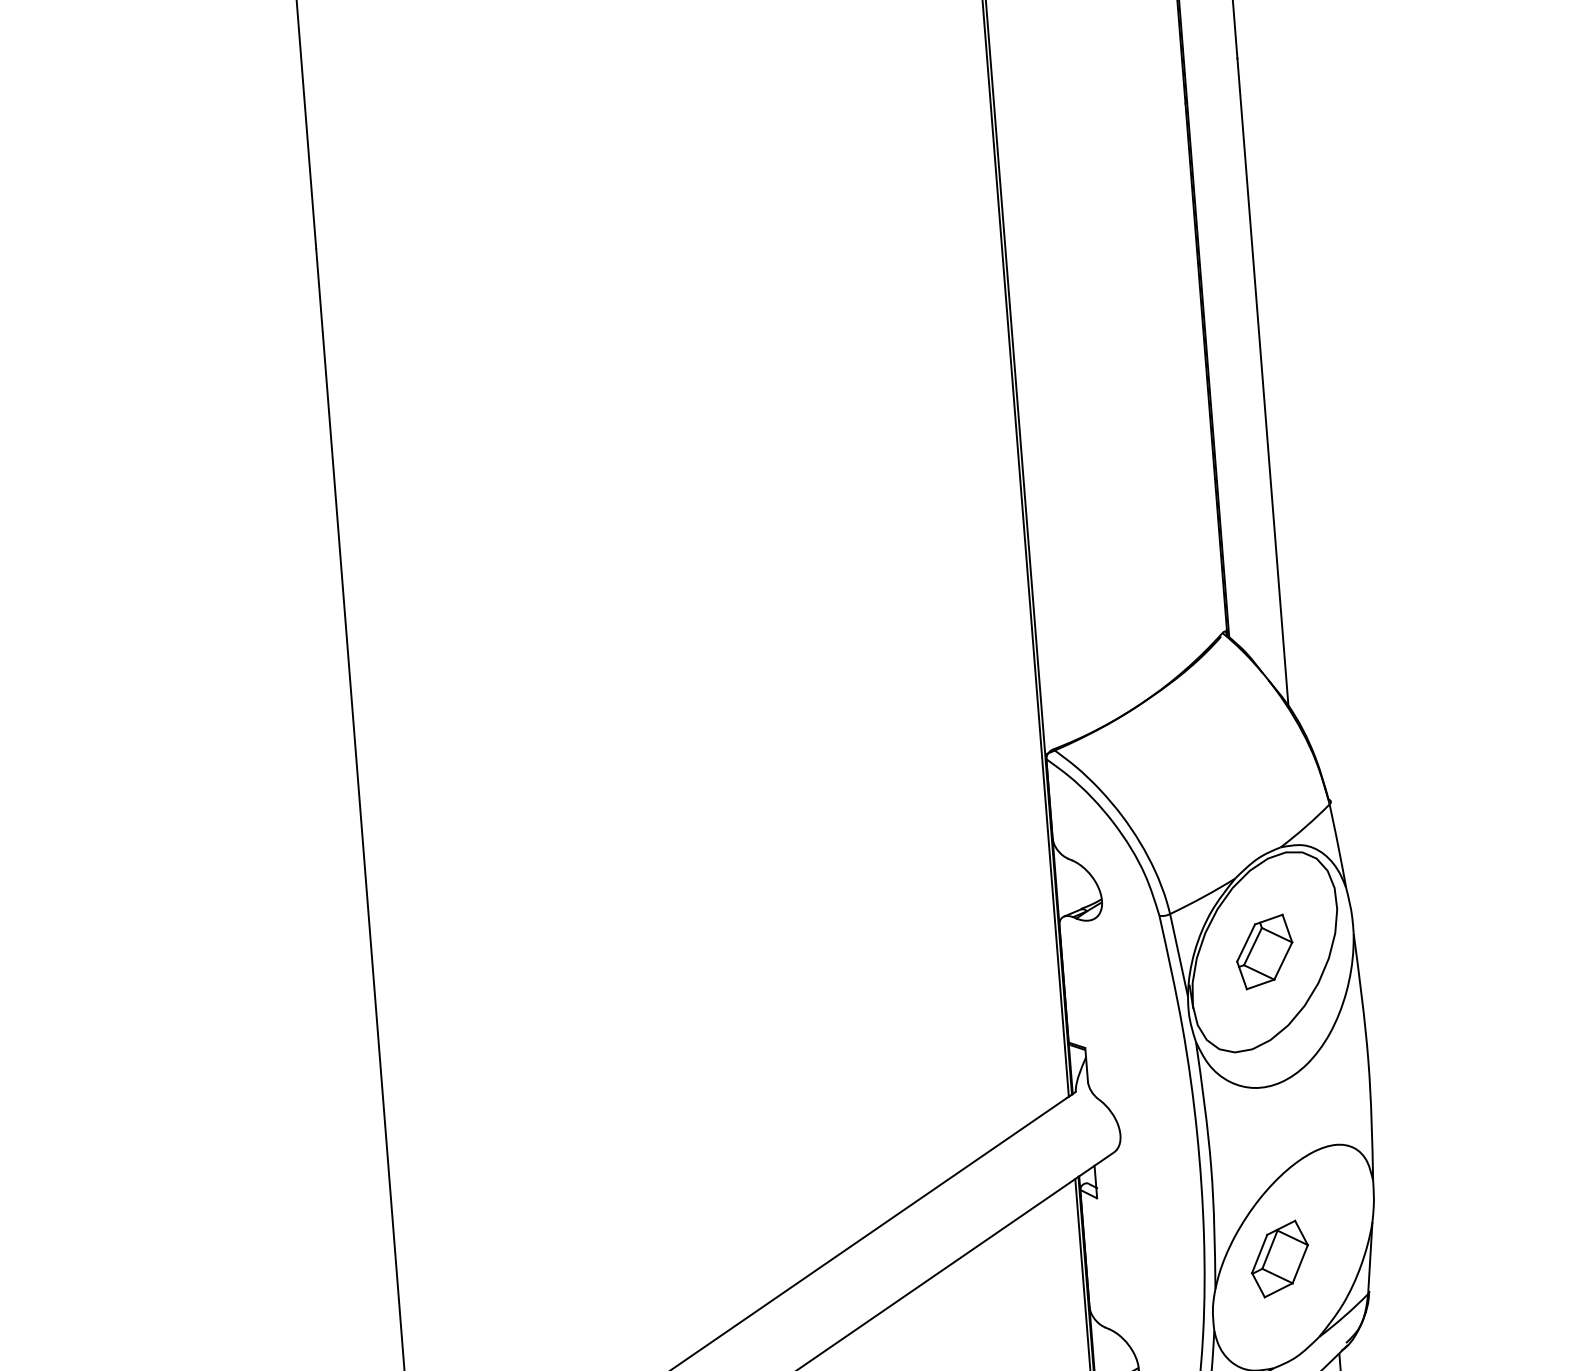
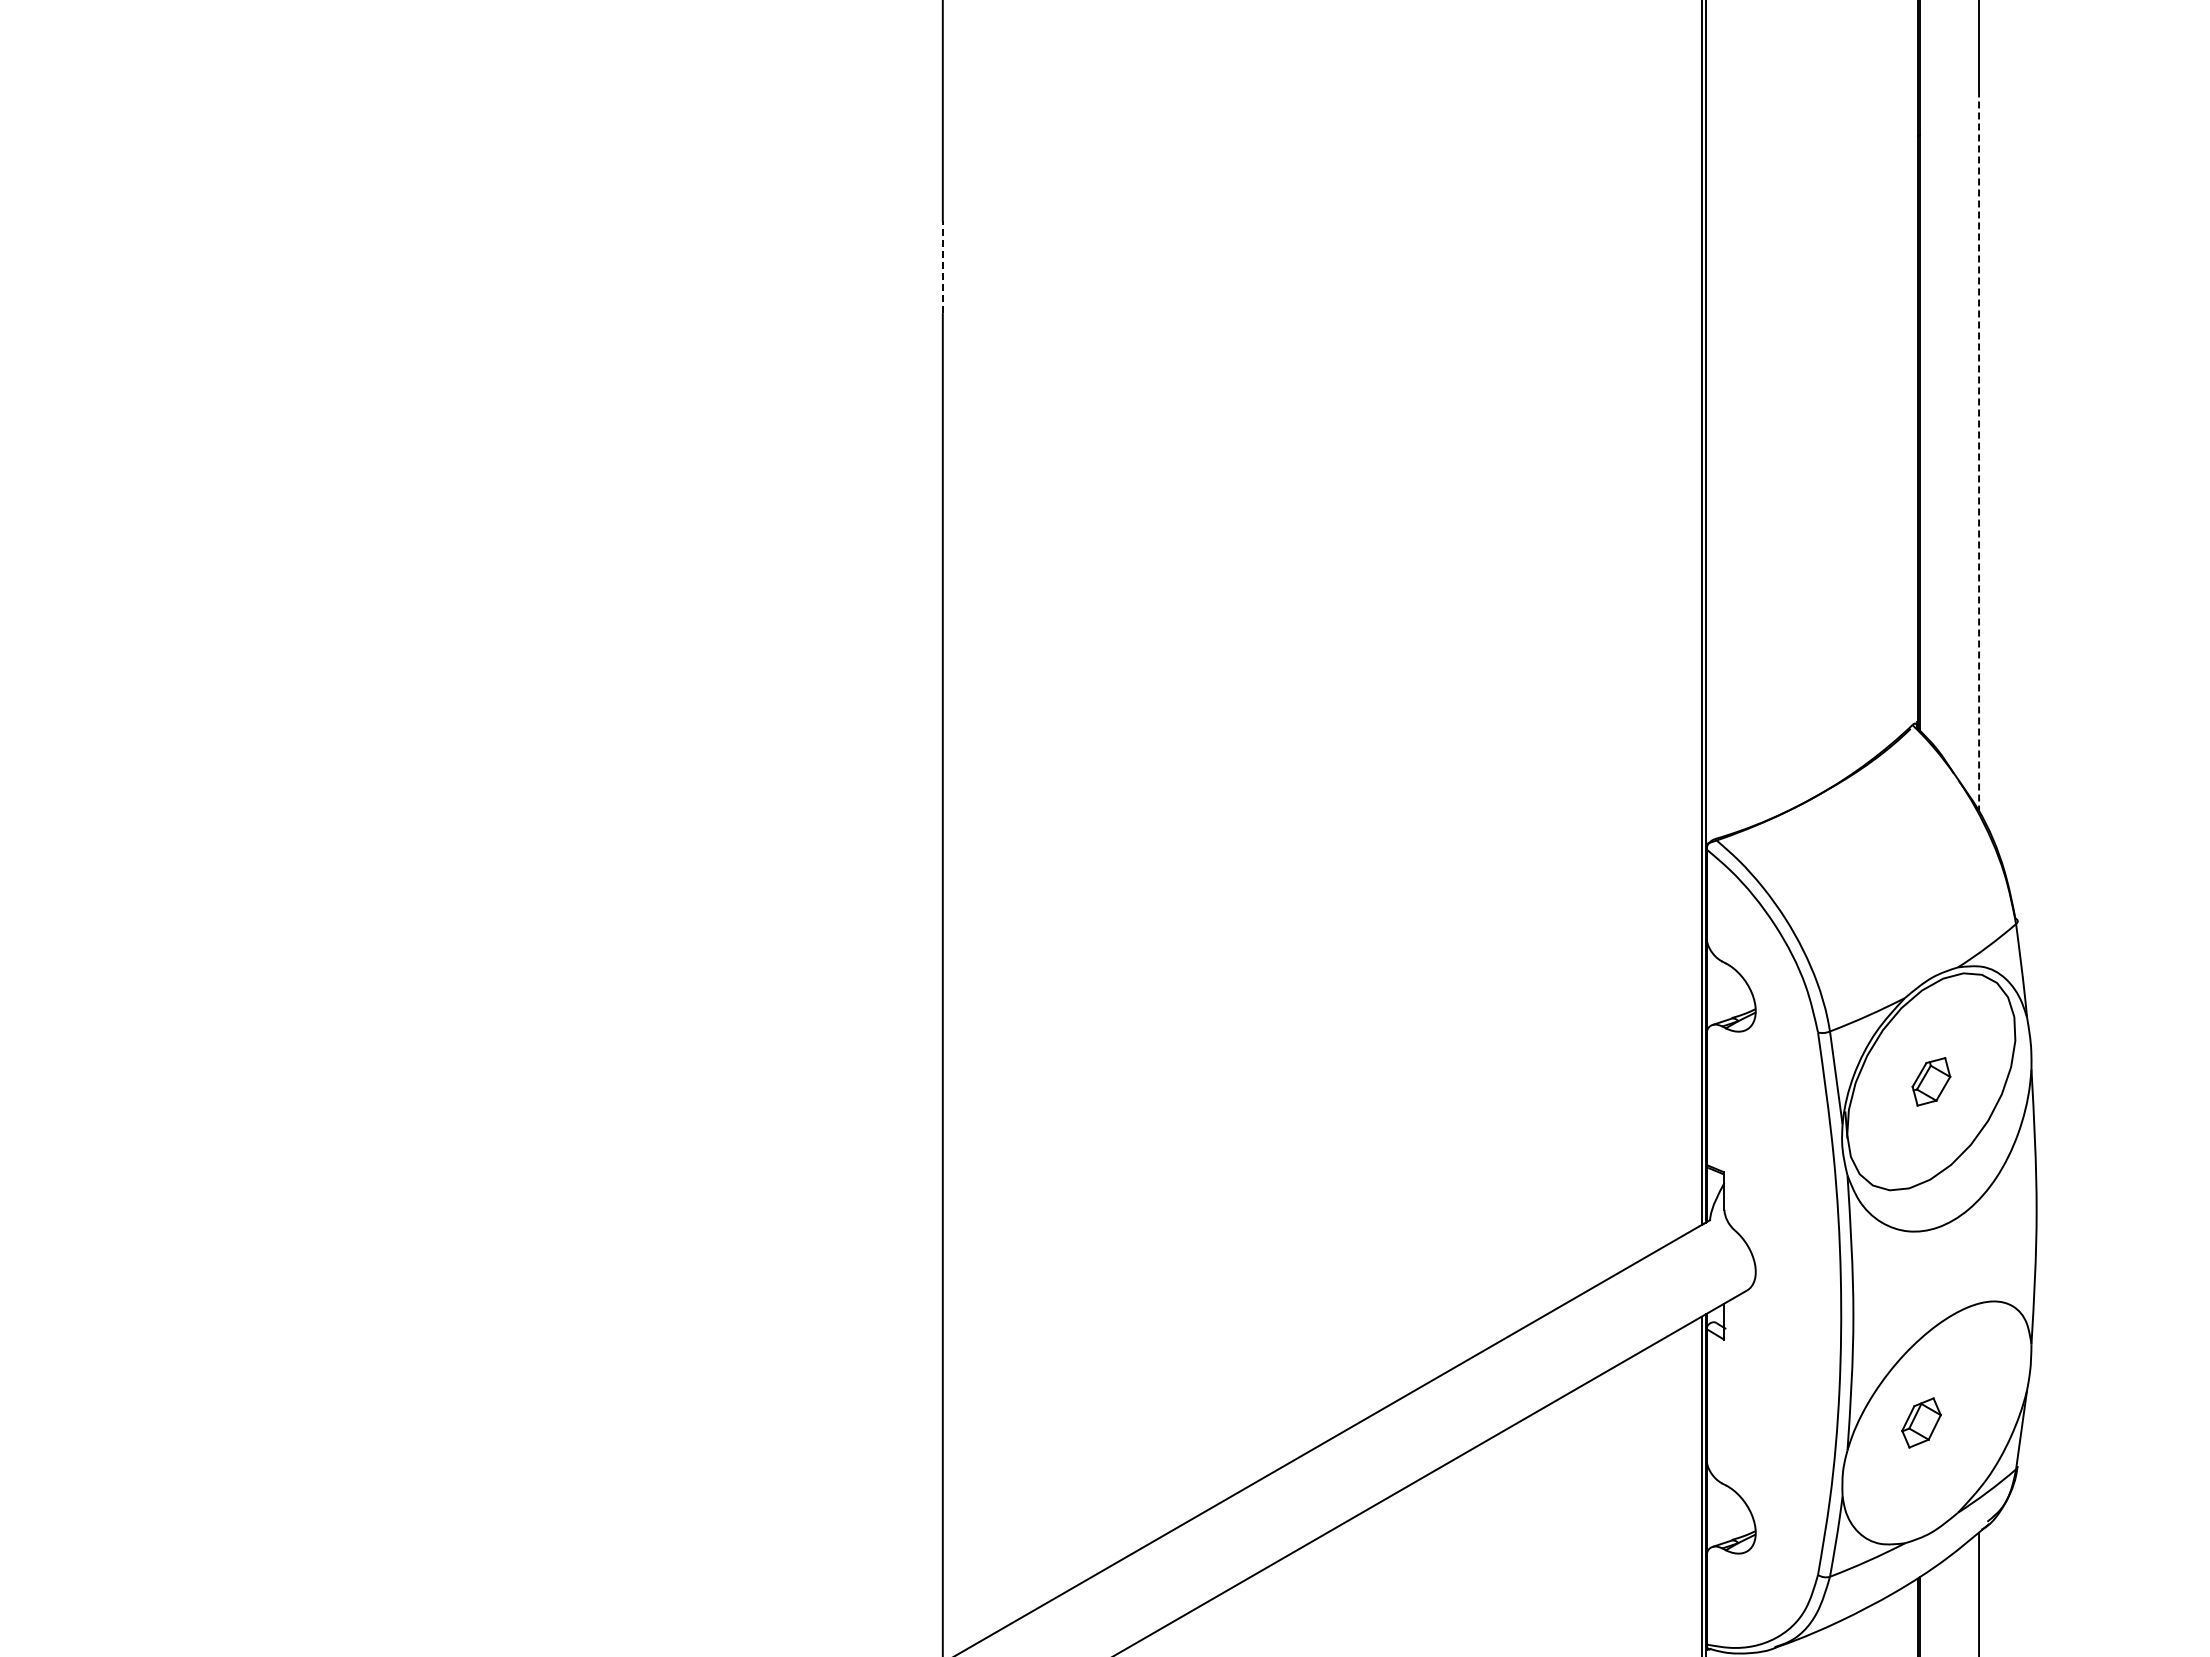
line: (319, 290) -> (942, 267), solid -> dashed
line: (1263, 382) -> (1979, 451), solid -> dashed
part: (1264, 951) -> (1931, 1081), size x0.6
part: (1279, 1258) -> (1921, 1422), size x0.6

